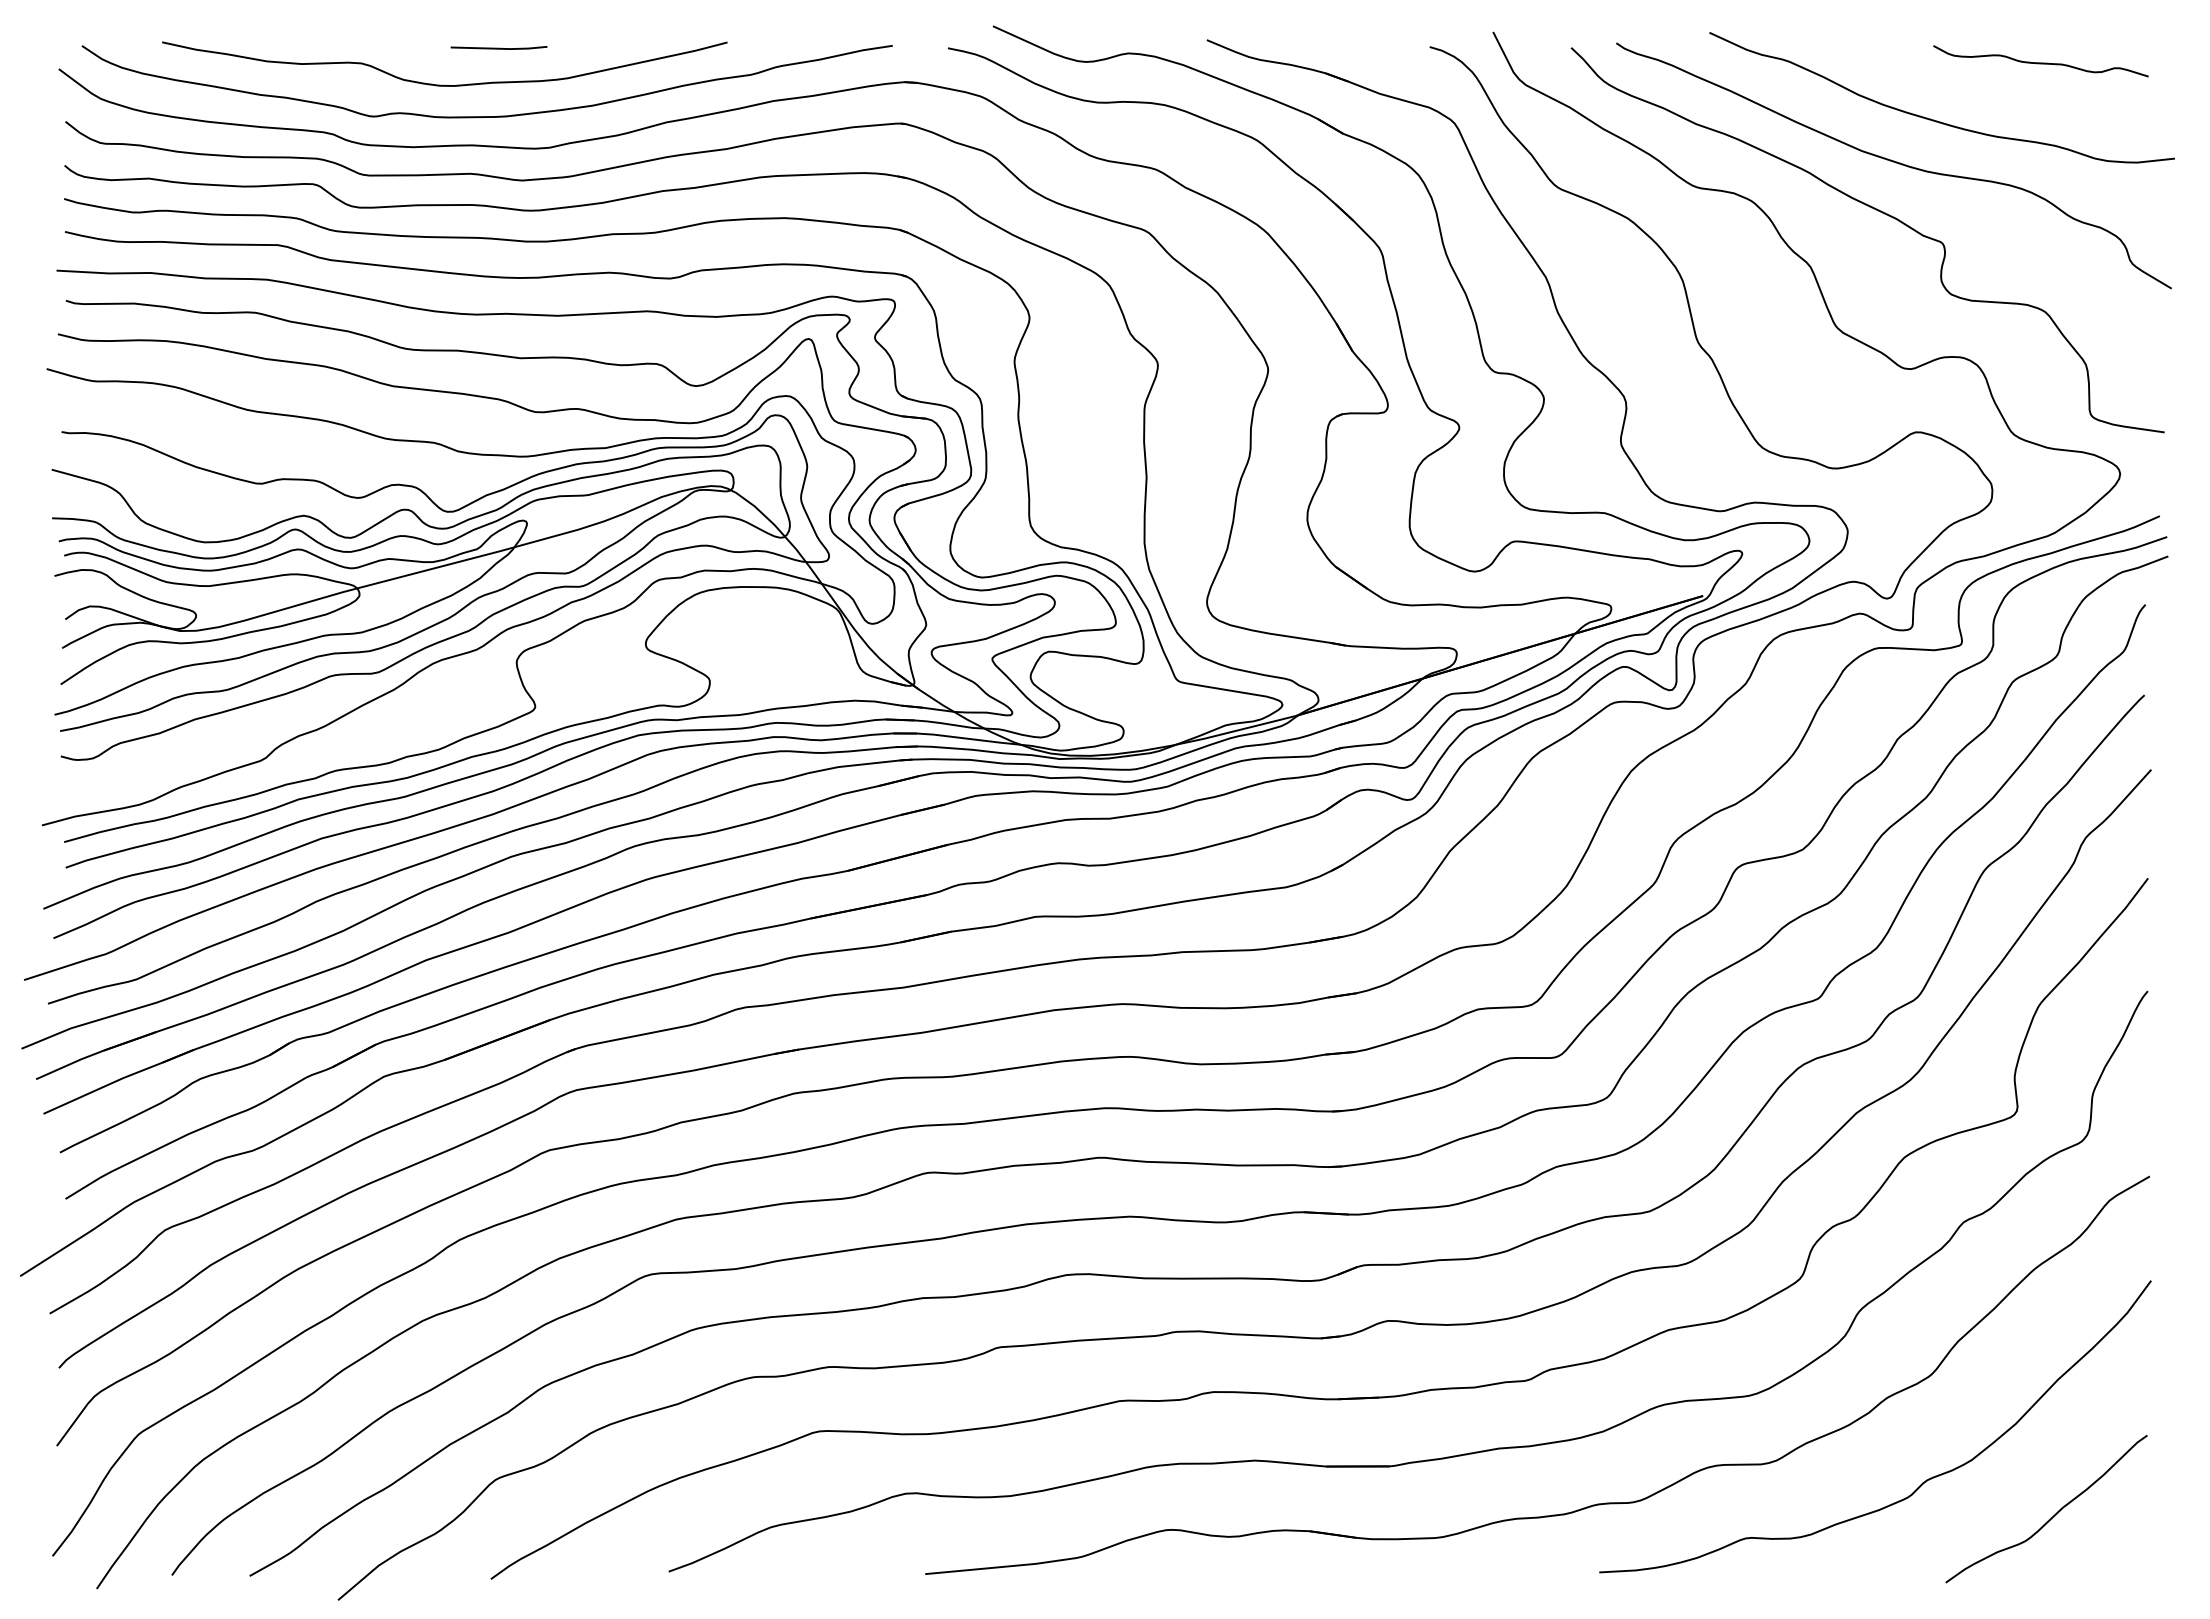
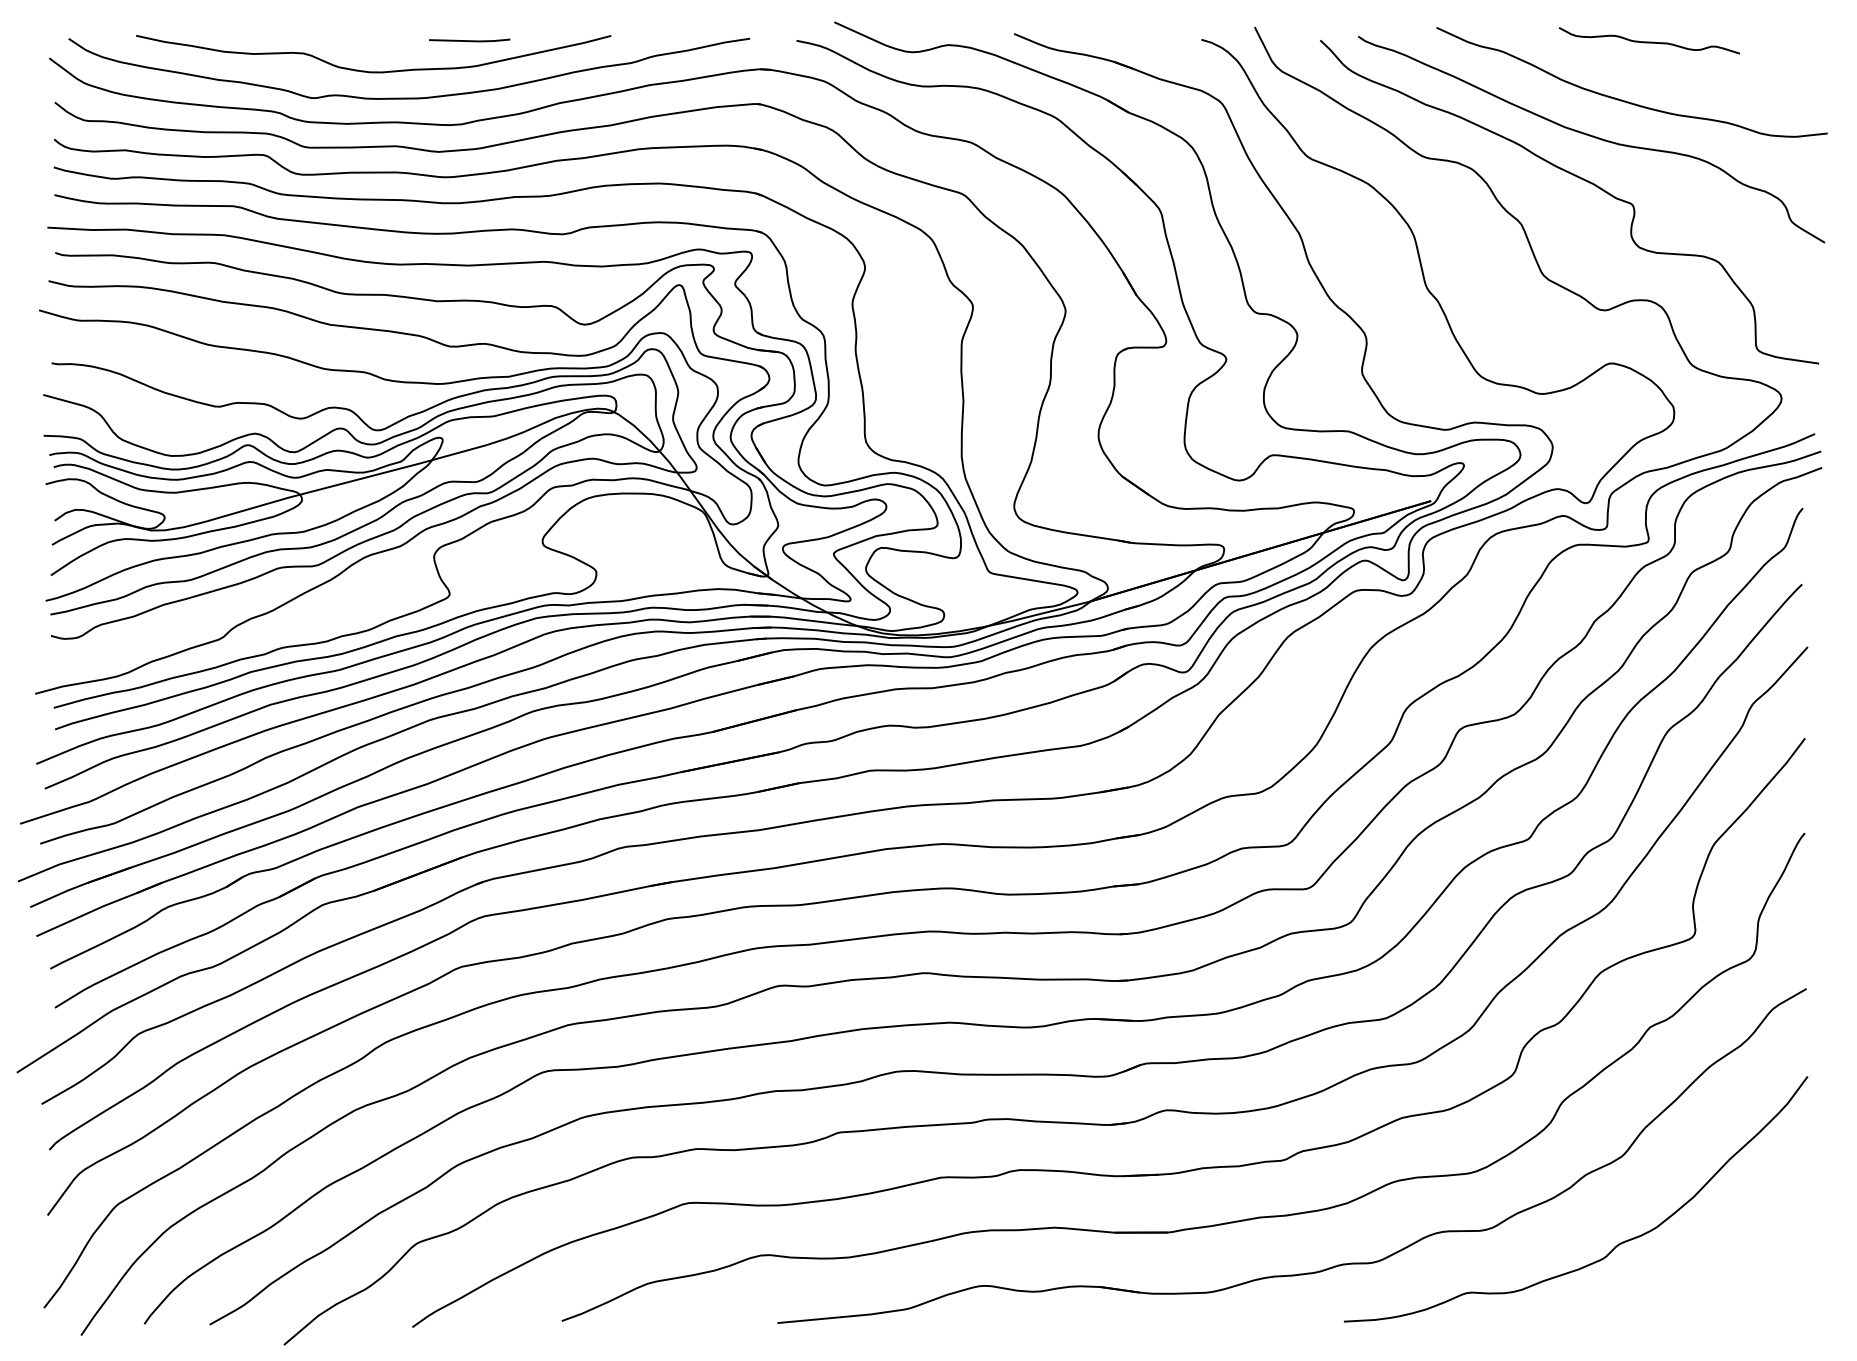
line: (498, 47) -> (469, 40), moved
curve: (2040, 62) -> (1649, 41), moved
curve: (2053, 1515) -> (1725, 1273), removed

